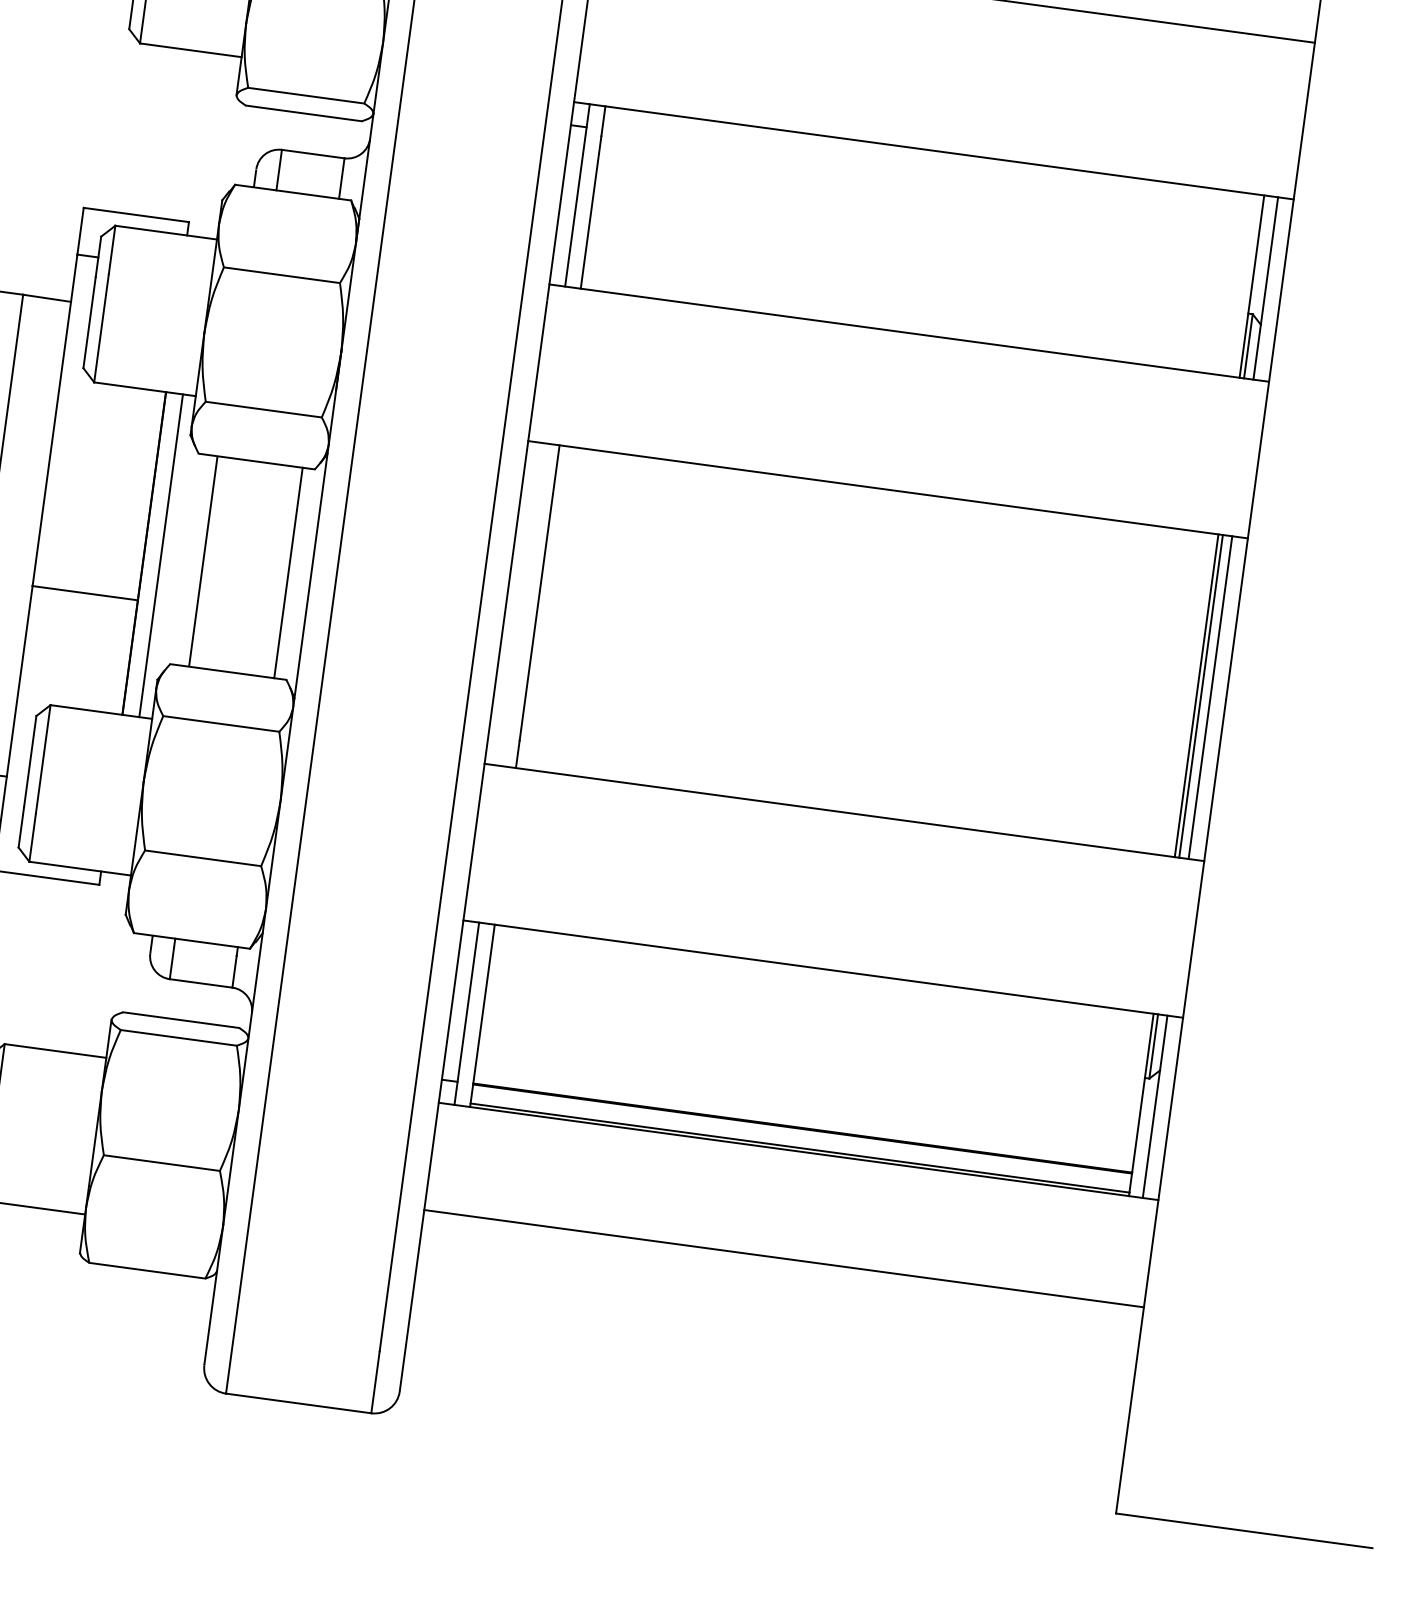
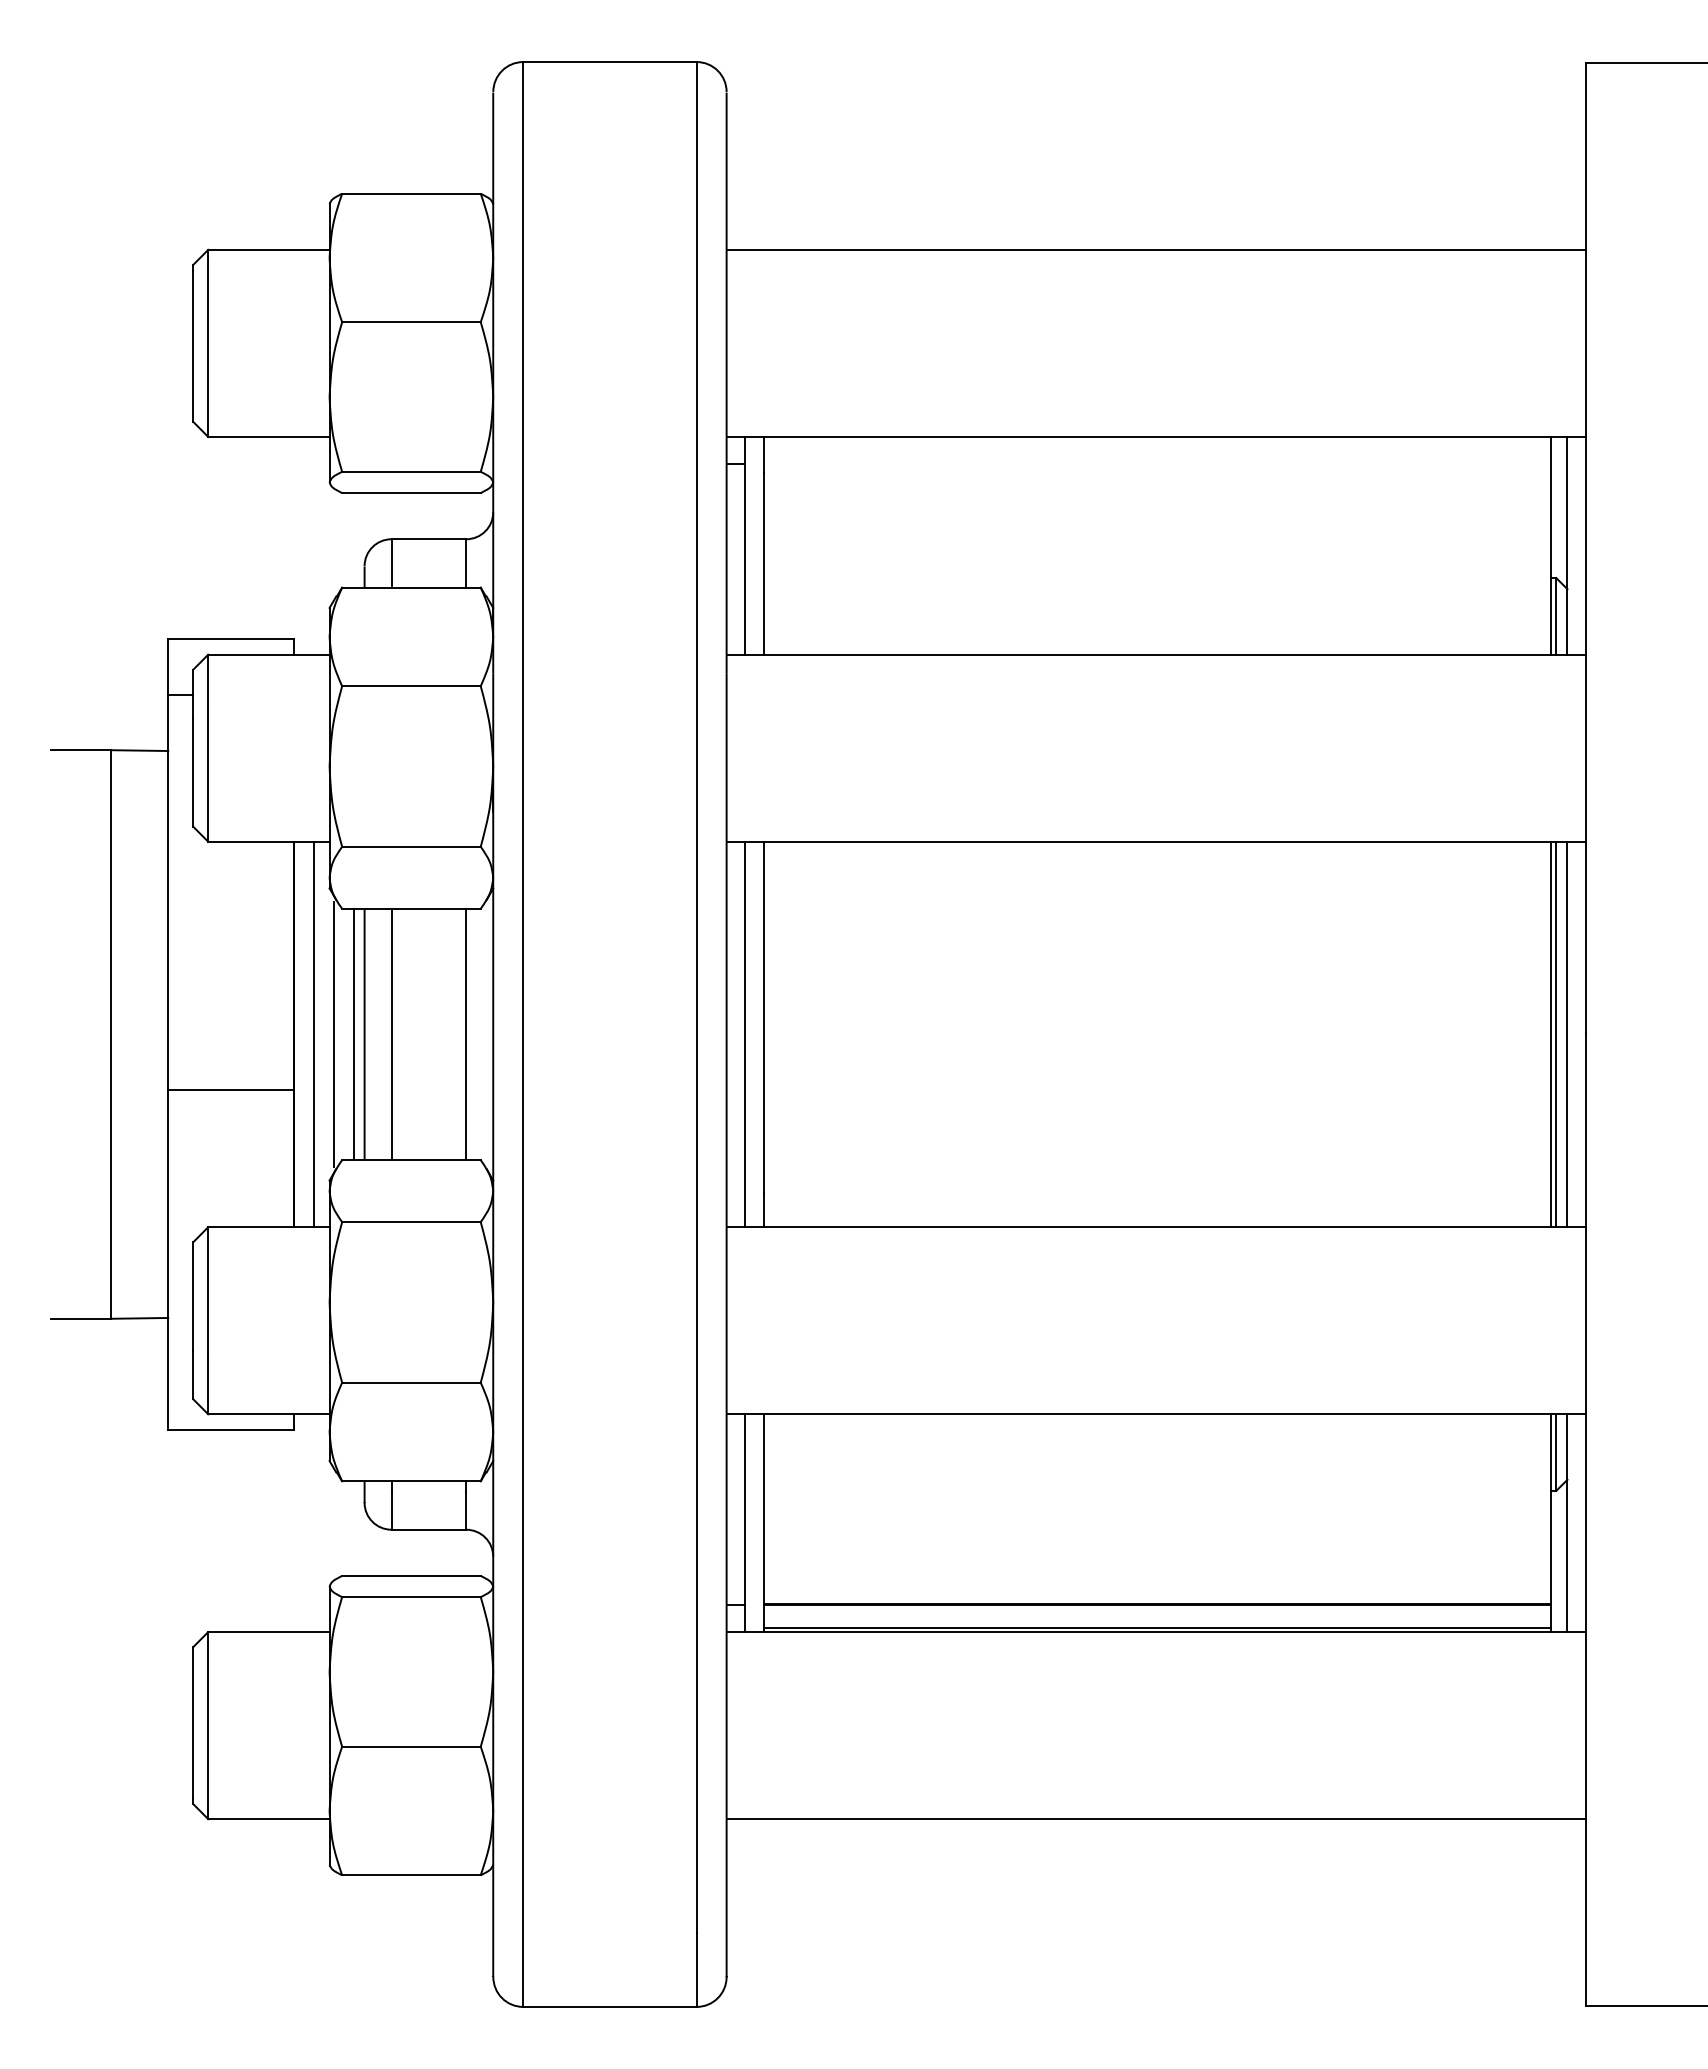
line: (178, 558) -> (334, 1034), added
line: (194, 560) -> (354, 1034), added
line: (225, 564) -> (391, 1034), added
line: (522, 604) -> (745, 1034), added
line: (784, 1258) -> (1156, 1819), moved

